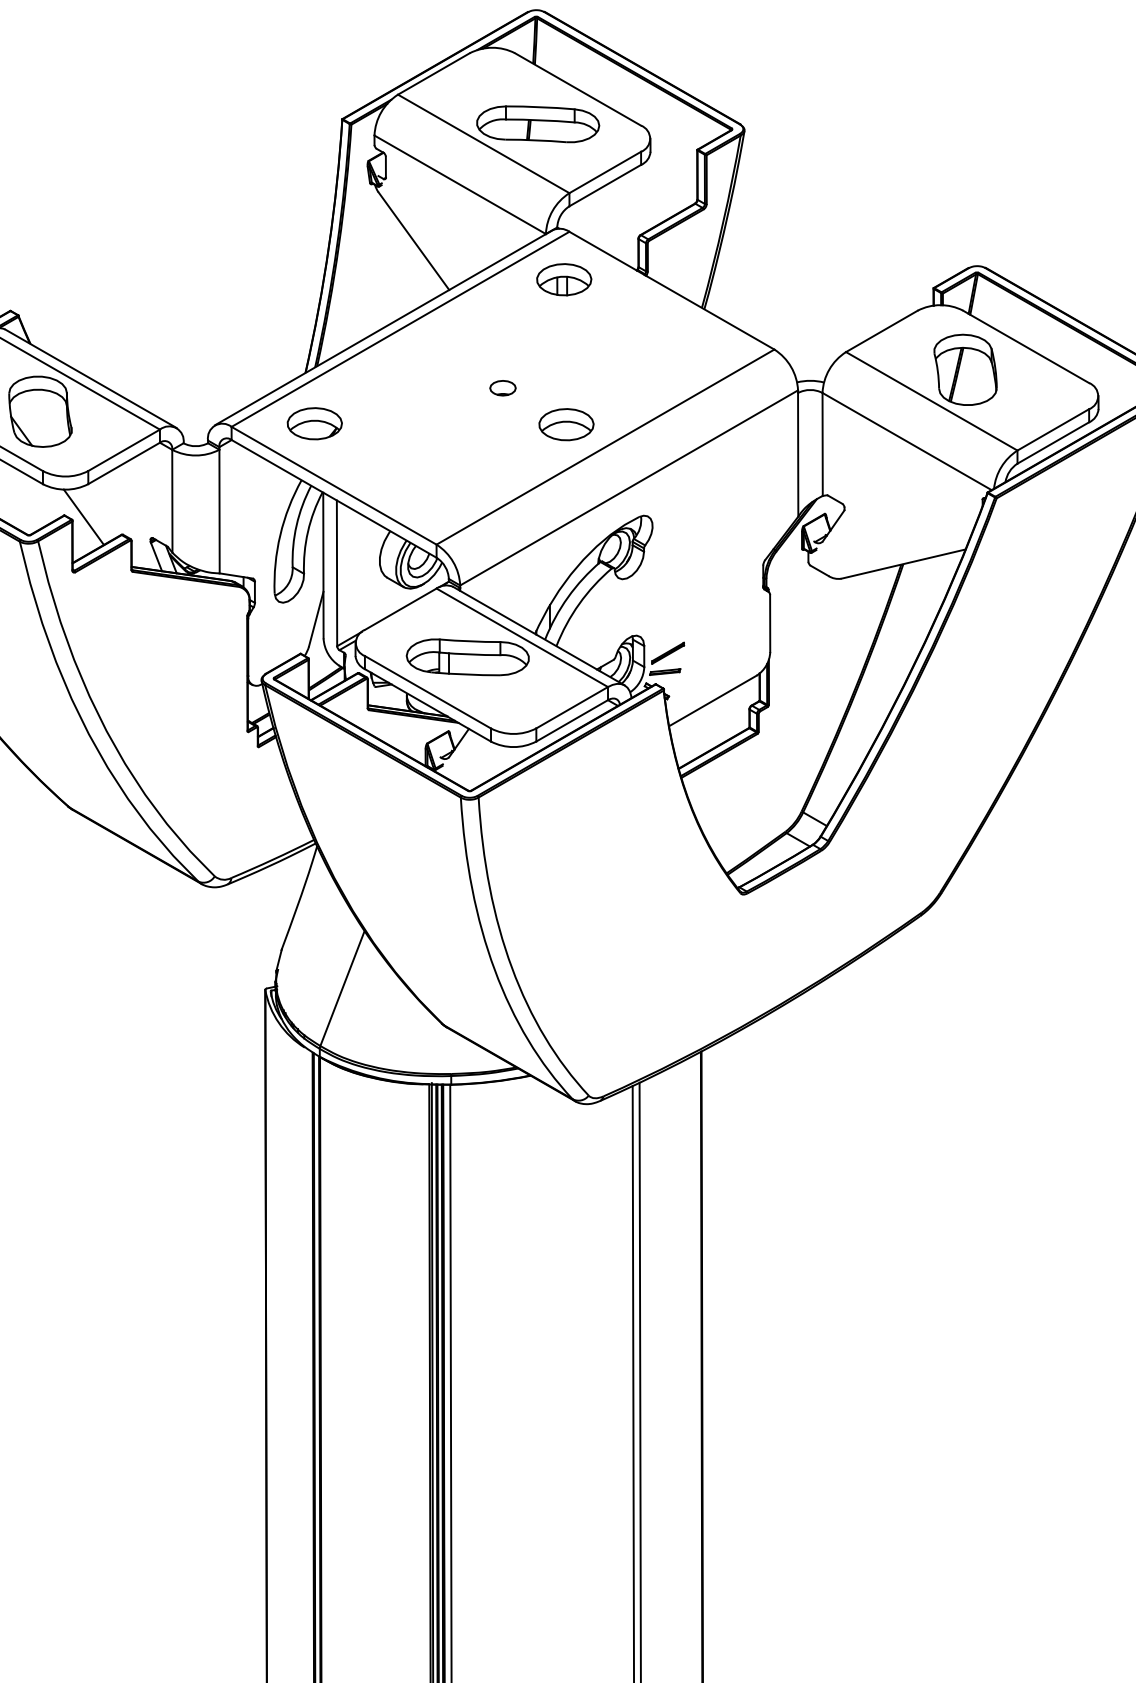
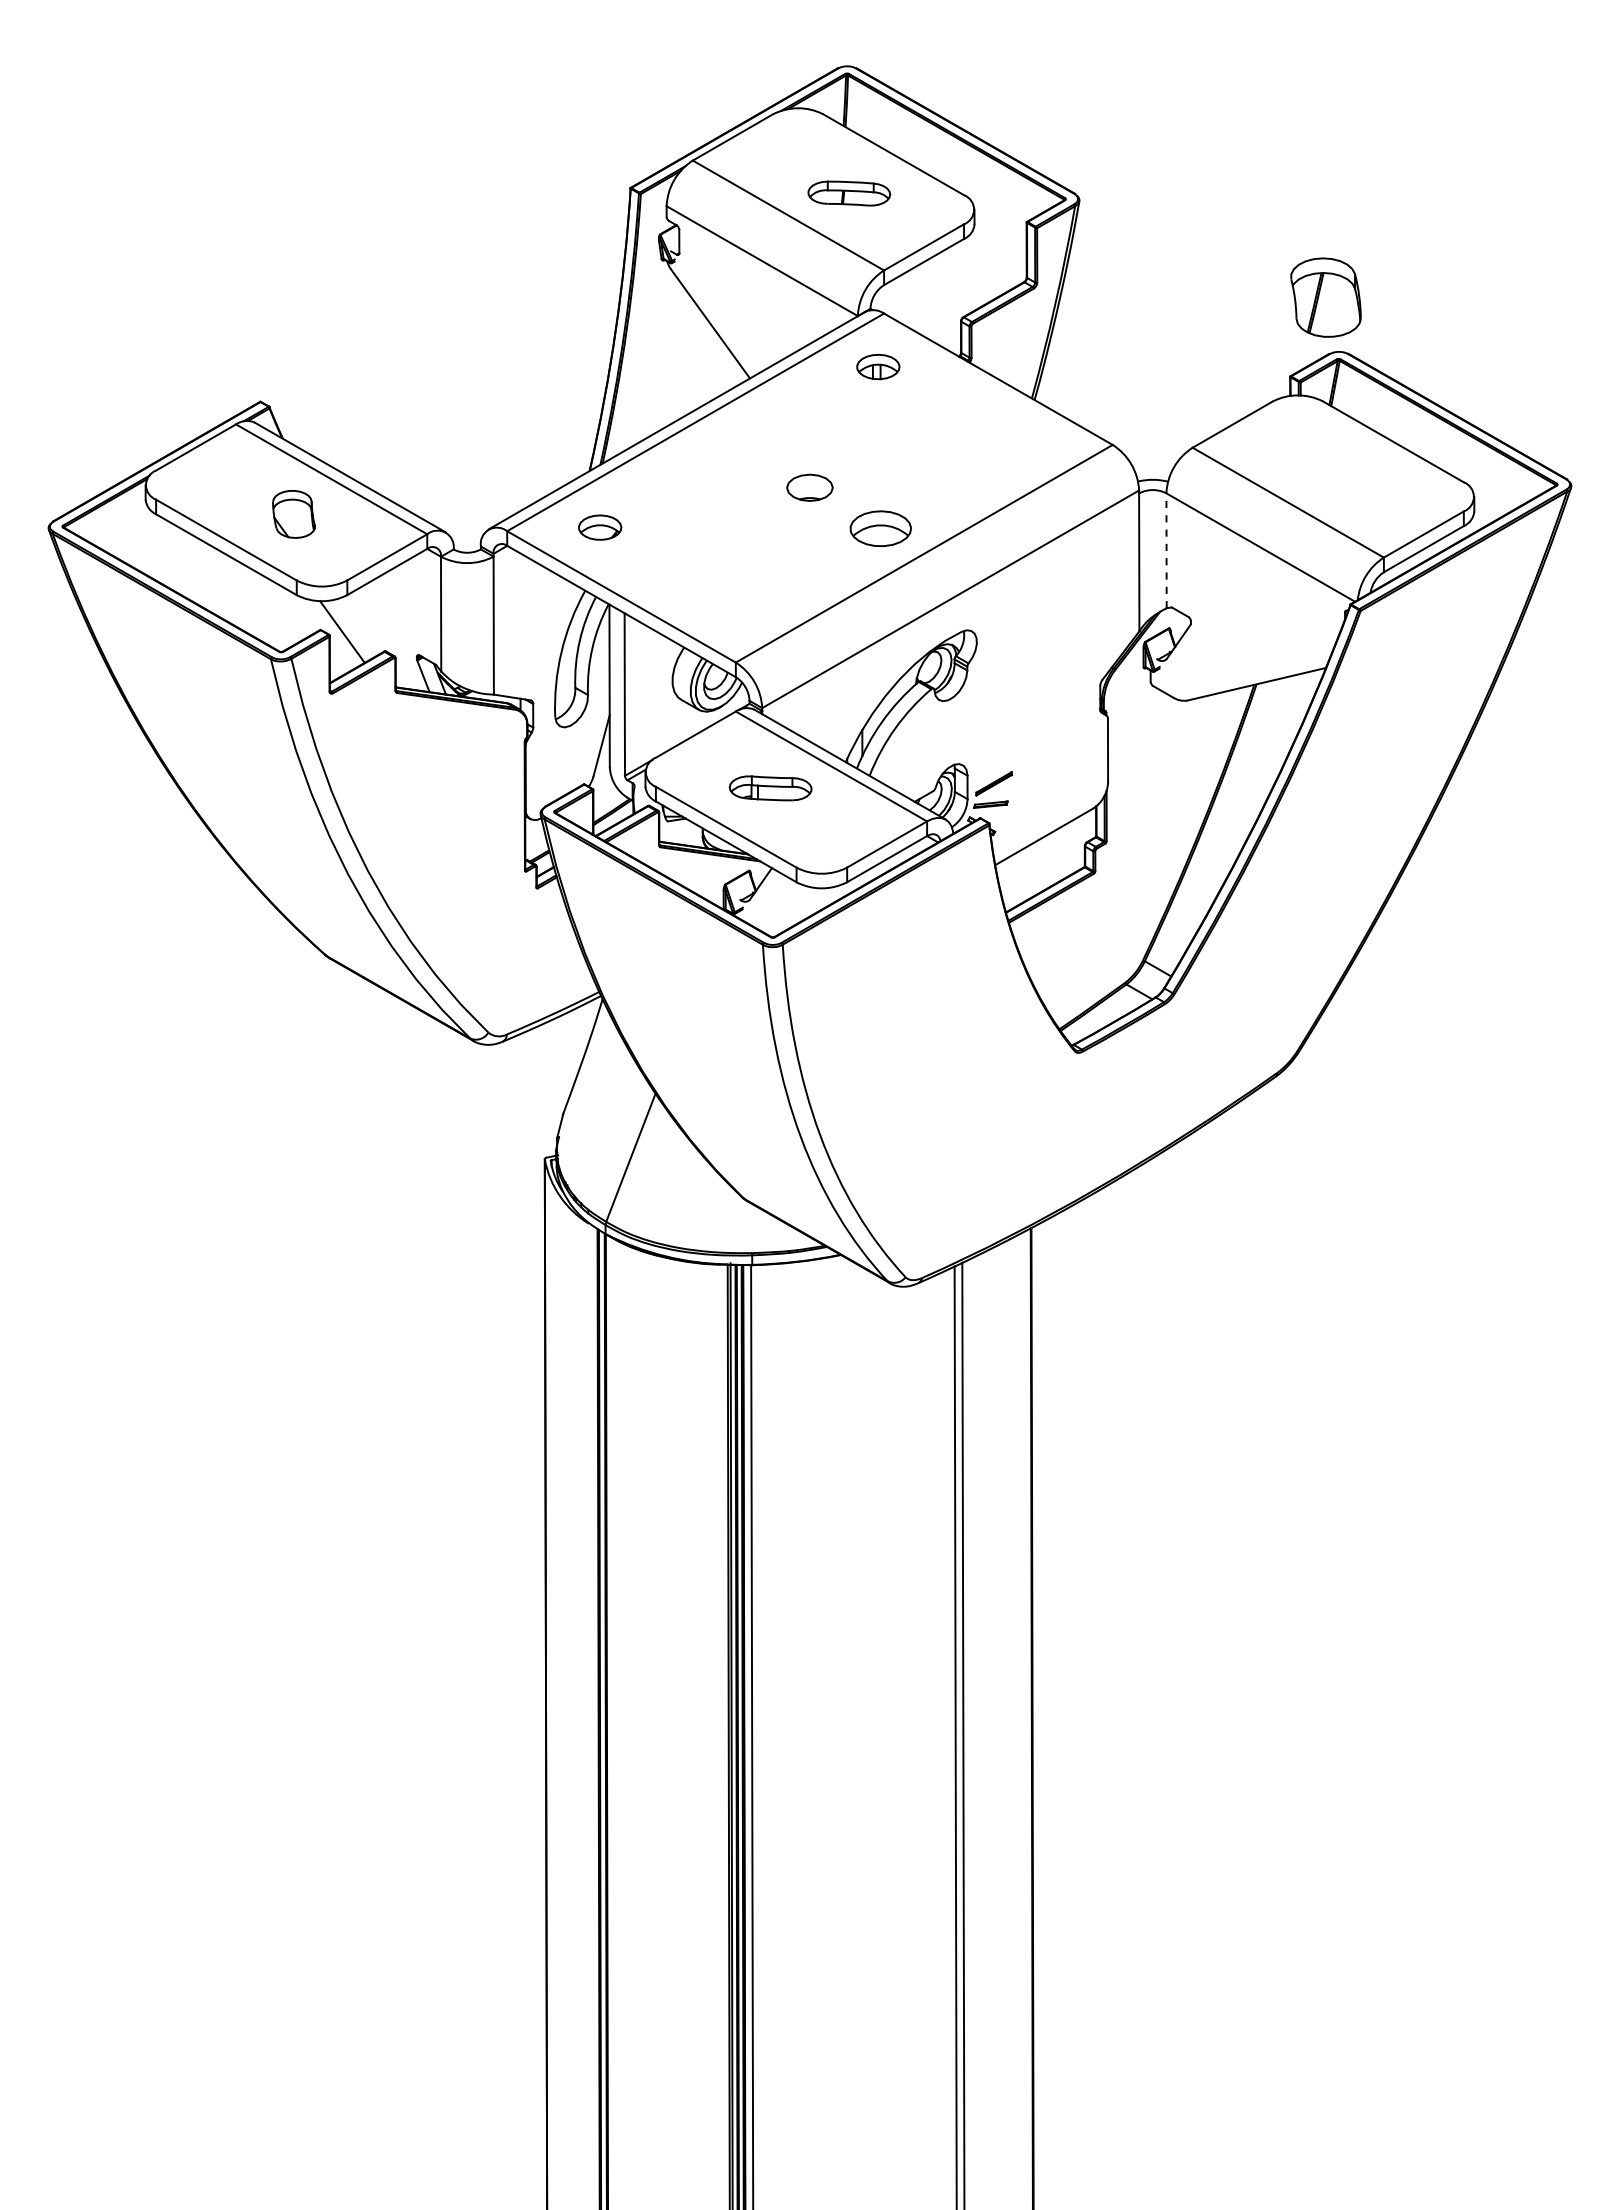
part: (538, 124) -> (849, 193), size x0.6
part: (564, 279) -> (878, 366), size x0.7
part: (965, 369) -> (1325, 297), moved
part: (502, 388) -> (809, 488), size x1.6
part: (40, 411) -> (293, 514), size x0.6
part: (315, 423) -> (600, 527), size x0.7
line: (822, 444) -> (1166, 550), solid -> dashed
part: (467, 657) -> (770, 788), size x0.6

